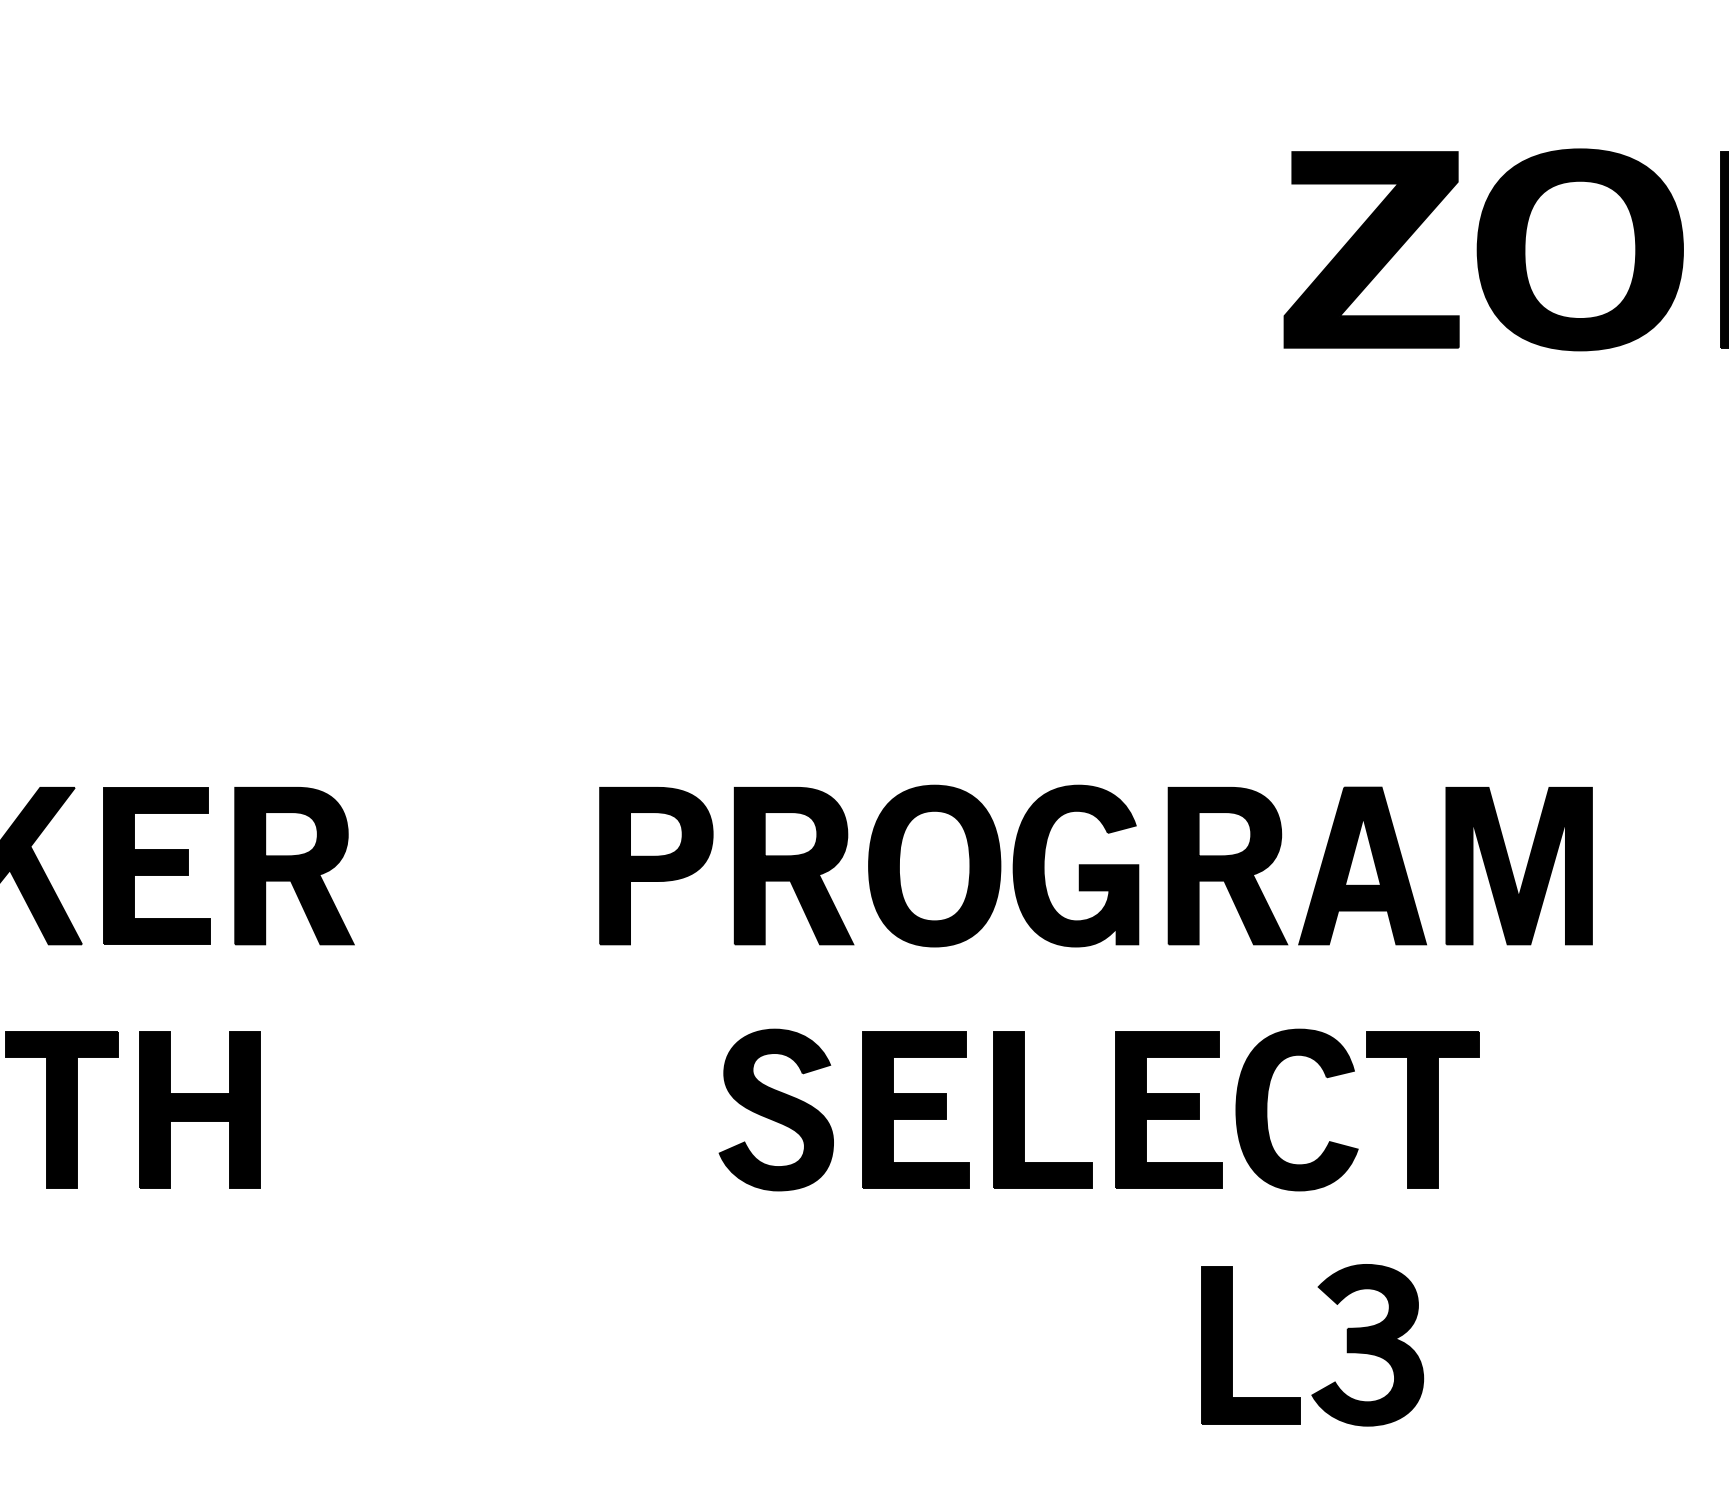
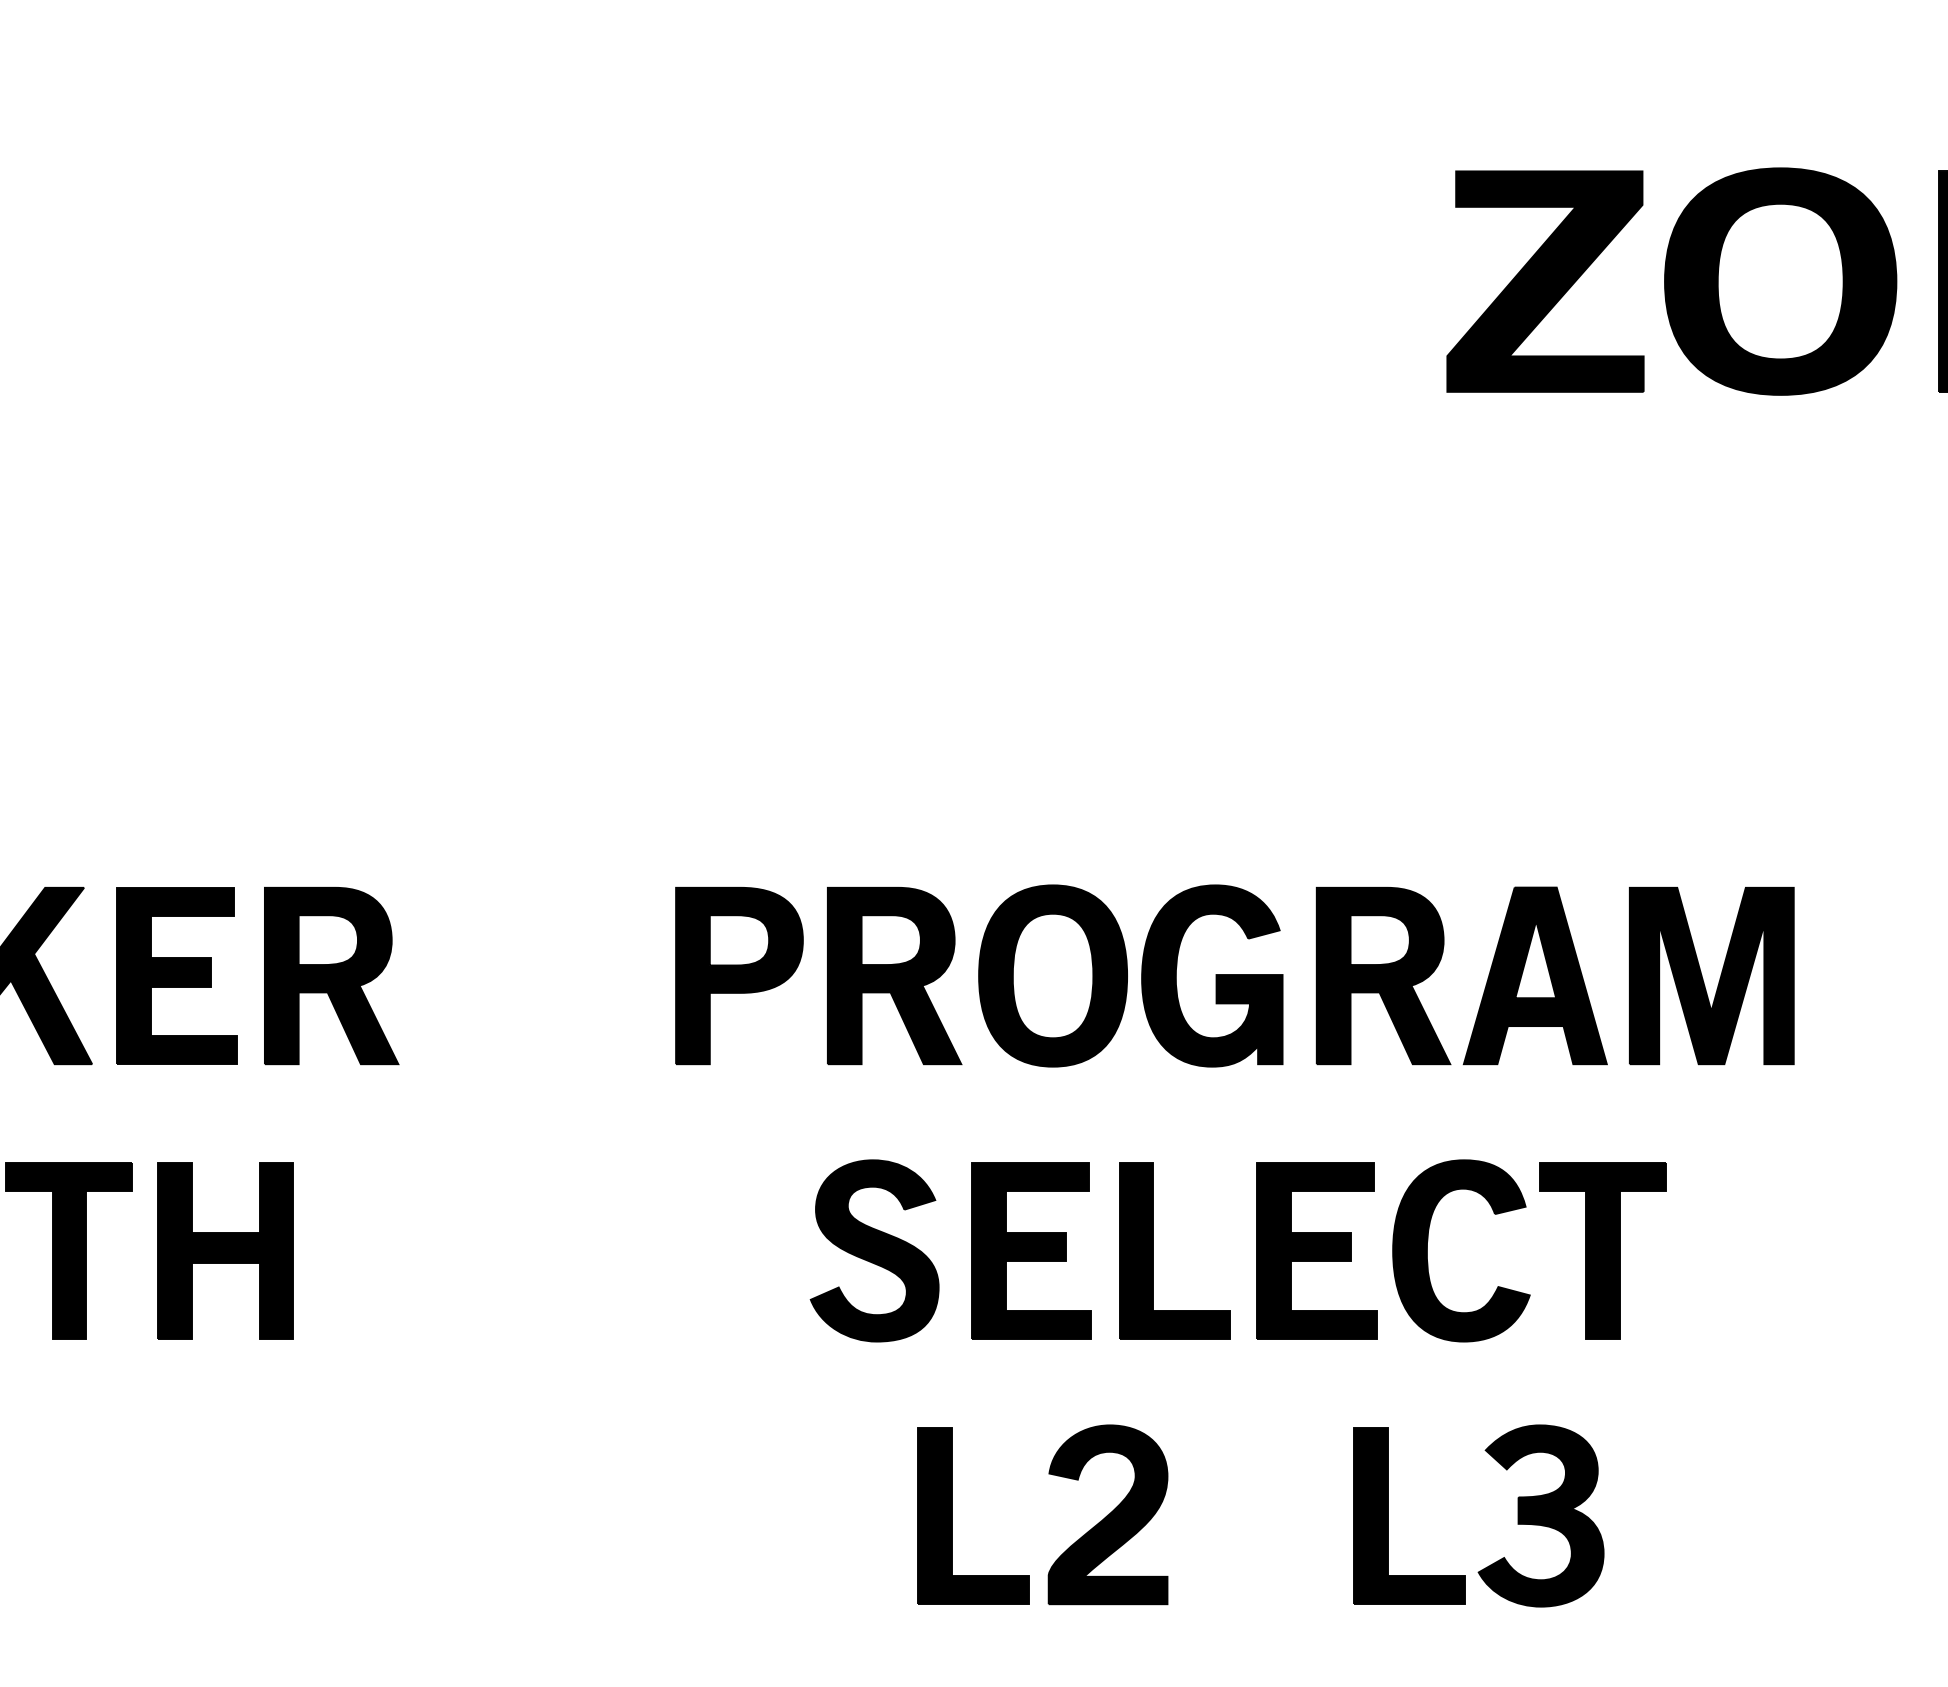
part: (934, 1309) -> (1052, 1475), added

